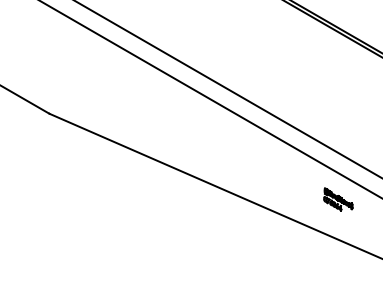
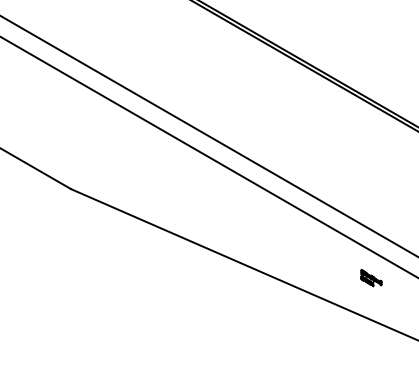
part: (338, 198) -> (371, 277), size x0.7

